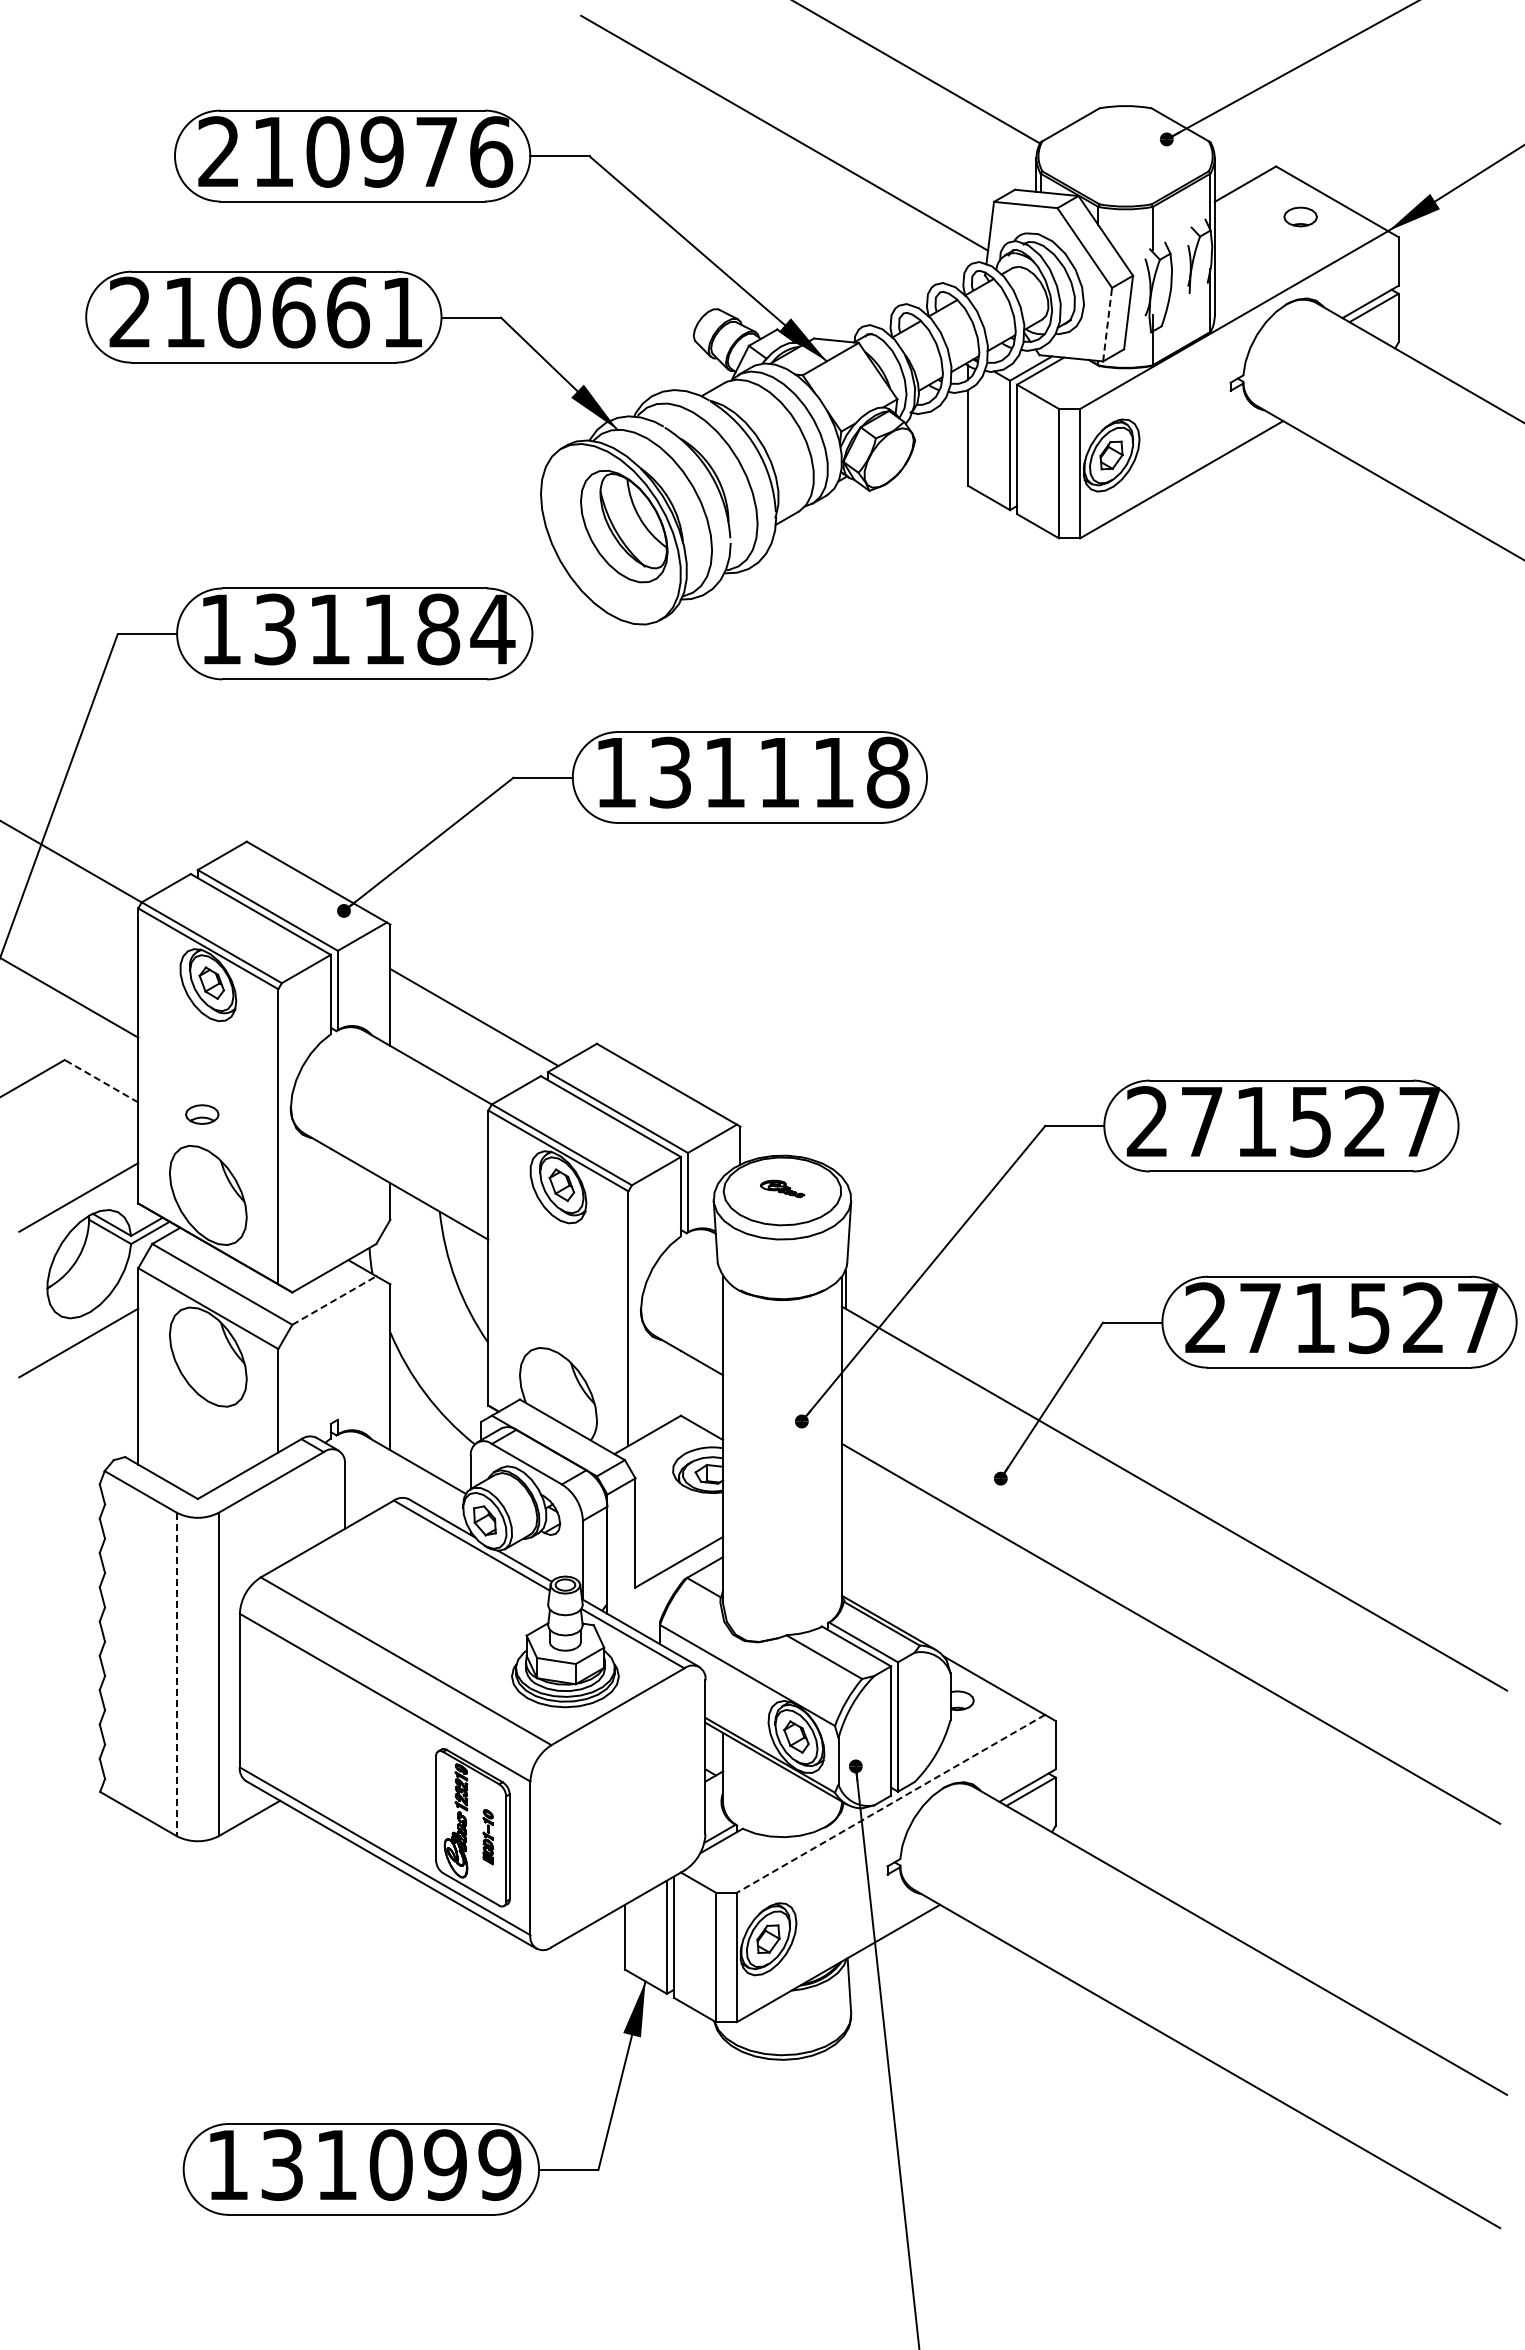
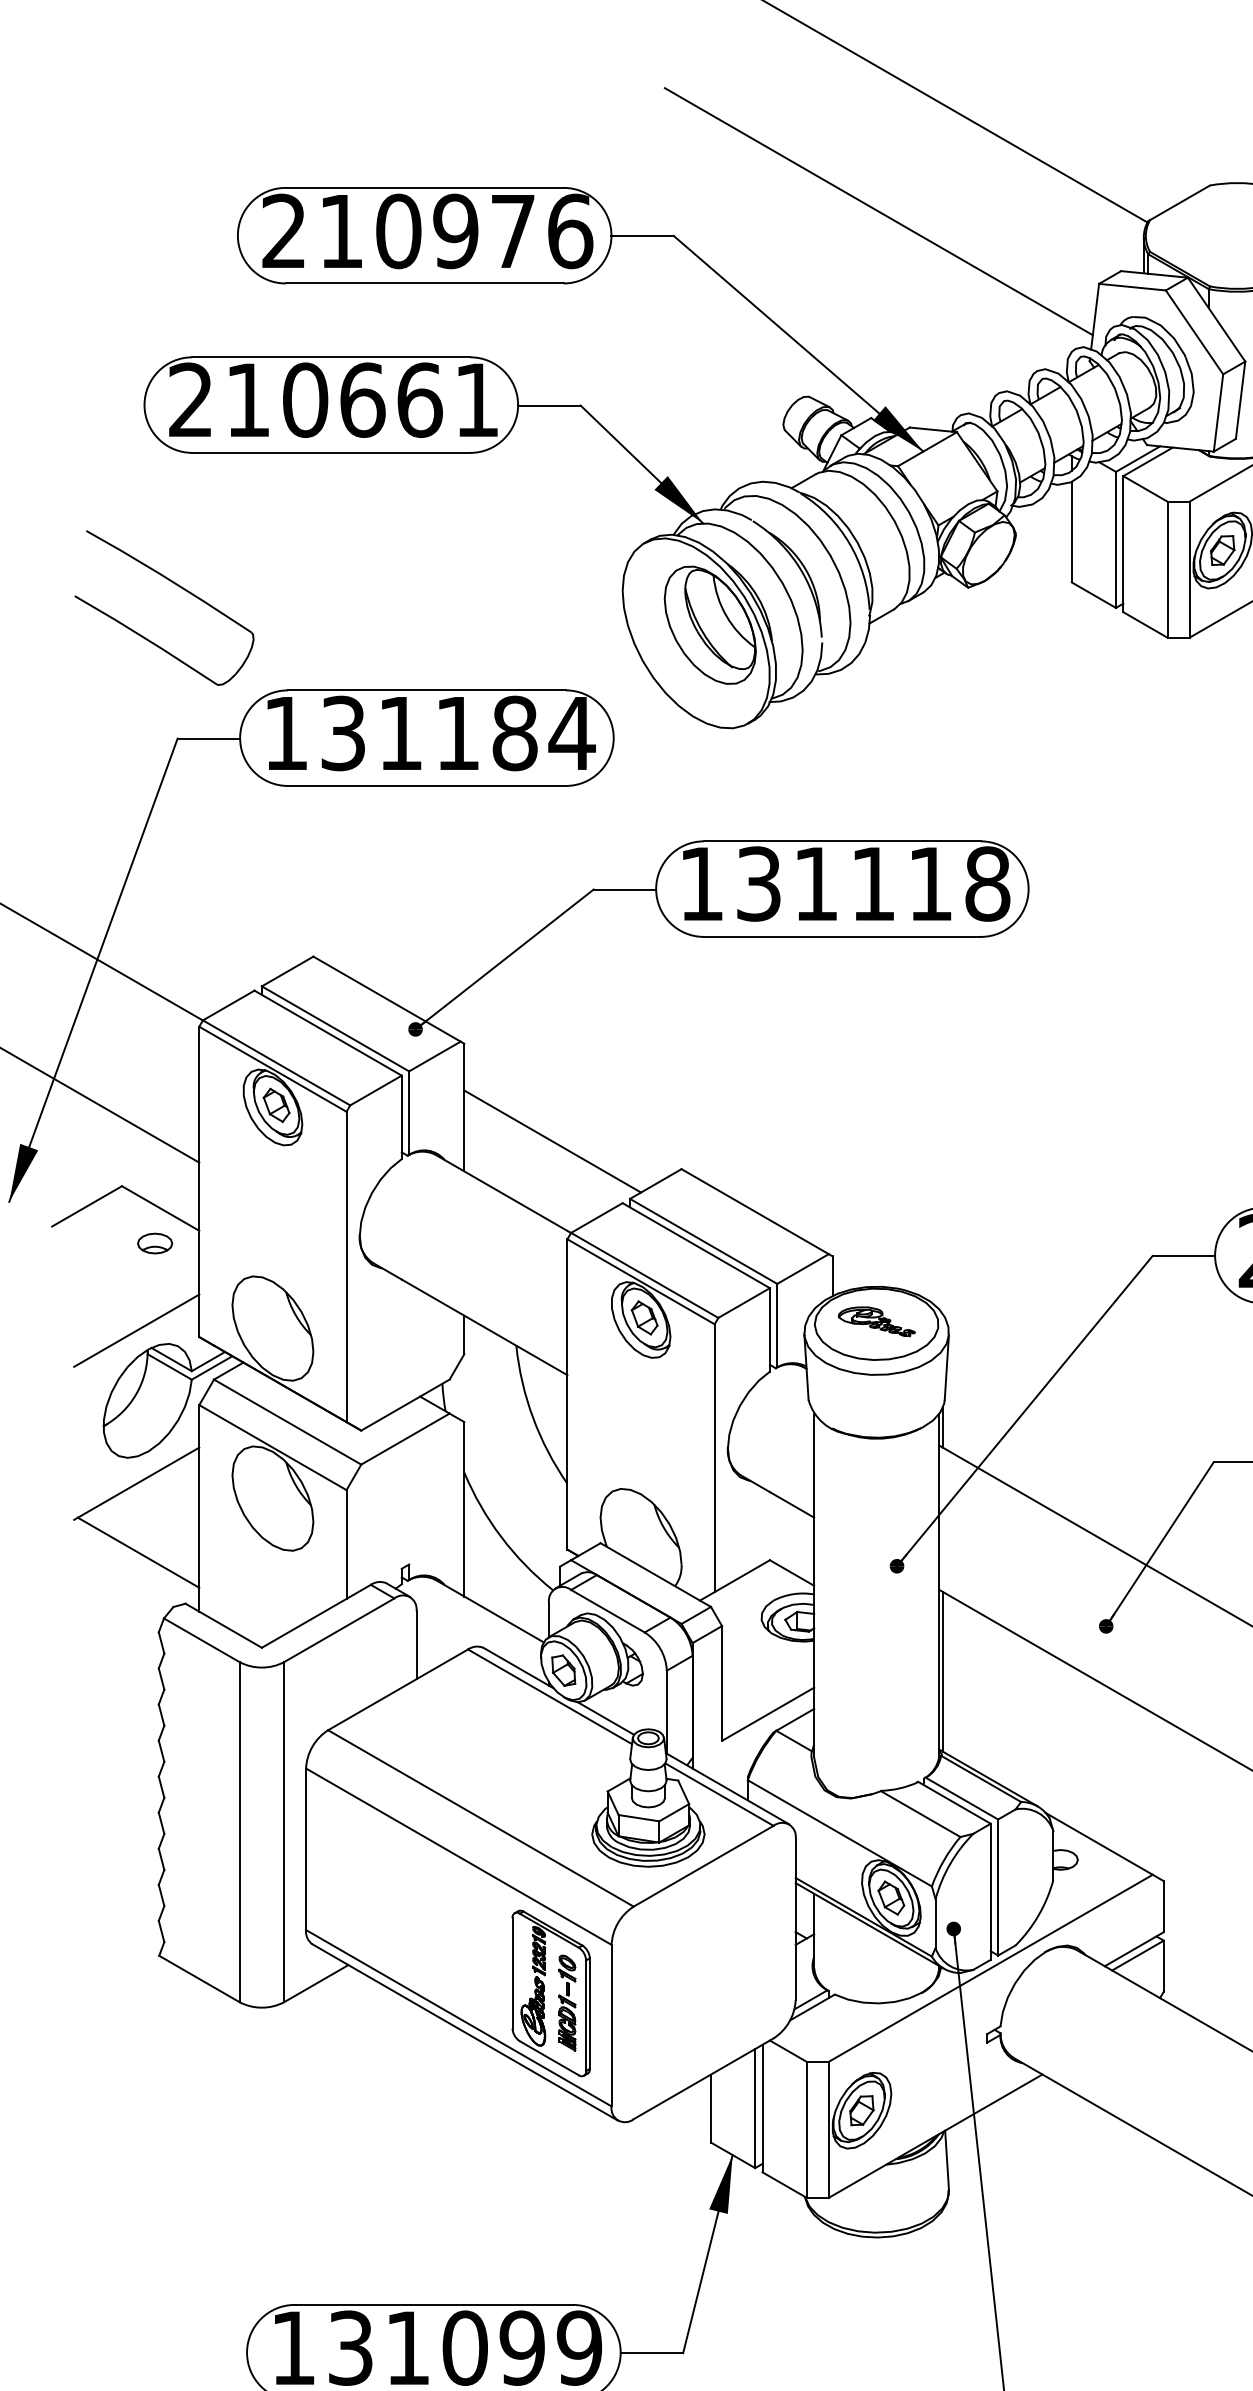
line: (1107, 324) -> (1218, 412), dashed -> solid
part: (117, 489) -> (177, 586), added
line: (101, 1081) -> (160, 1208), dashed -> solid
part: (202, 1114) -> (155, 1243), moved
part: (782, 1188) -> (876, 1321), size x1.67
line: (334, 1300) -> (405, 1439), dashed -> solid
line: (80, 1408) -> (138, 1552), added
line: (845, 1521) -> (942, 1671), added
line: (176, 1674) -> (239, 1832), dashed -> solid
line: (891, 1803) -> (991, 1967), dashed -> solid
part: (487, 1837) -> (566, 2003), size x1.67

